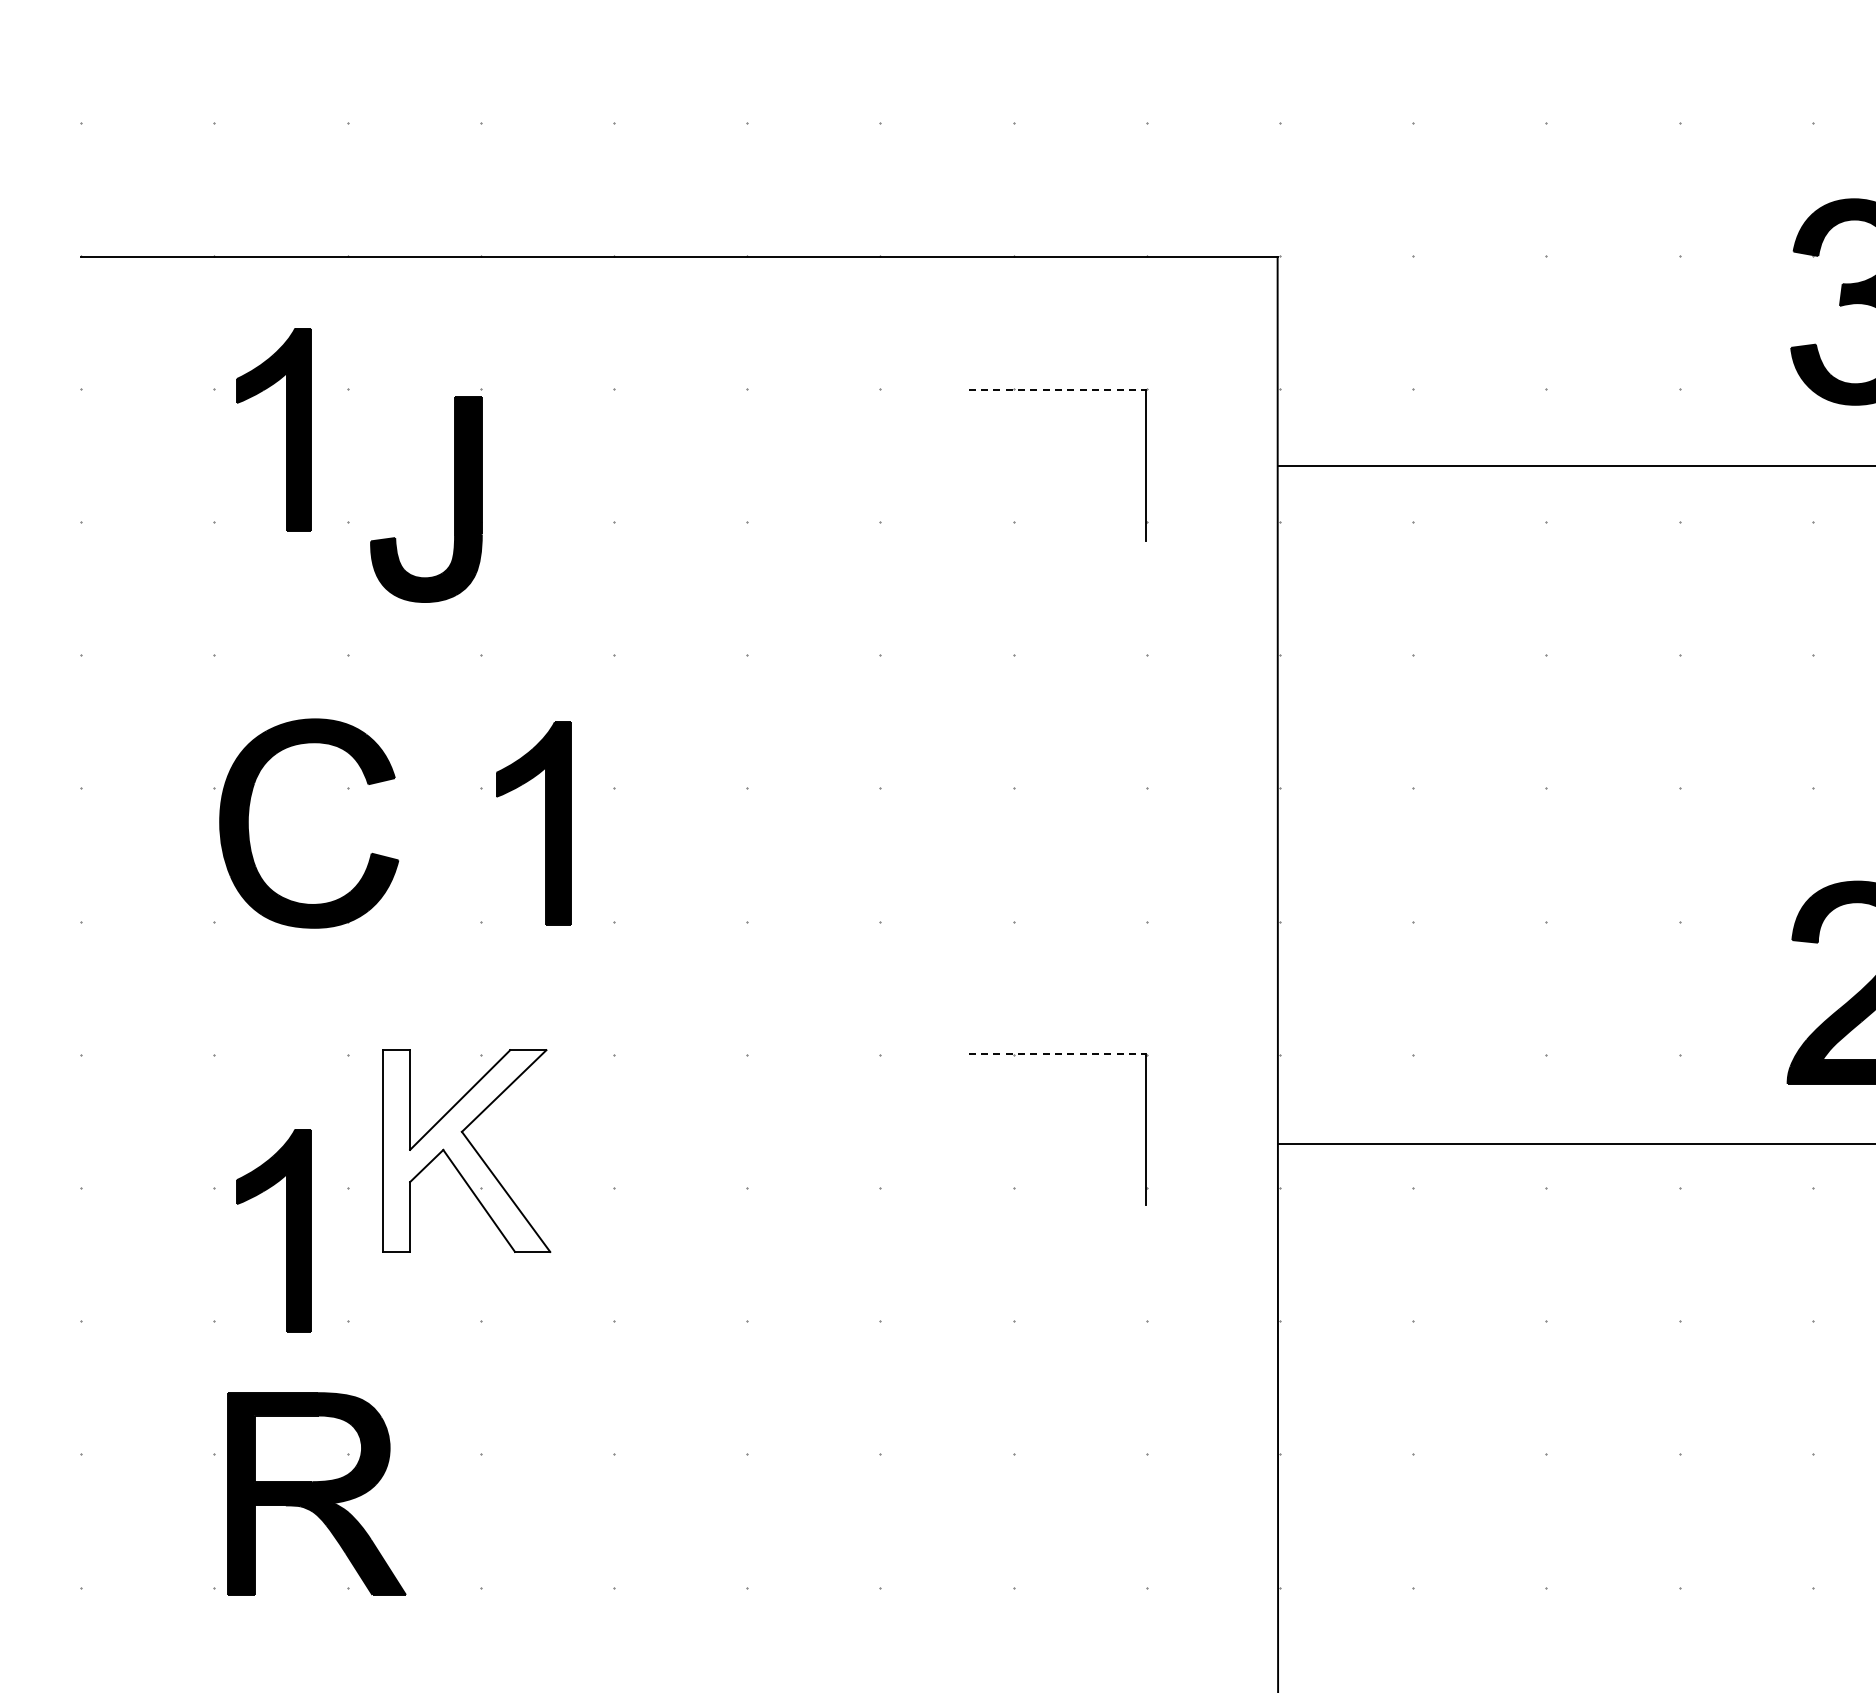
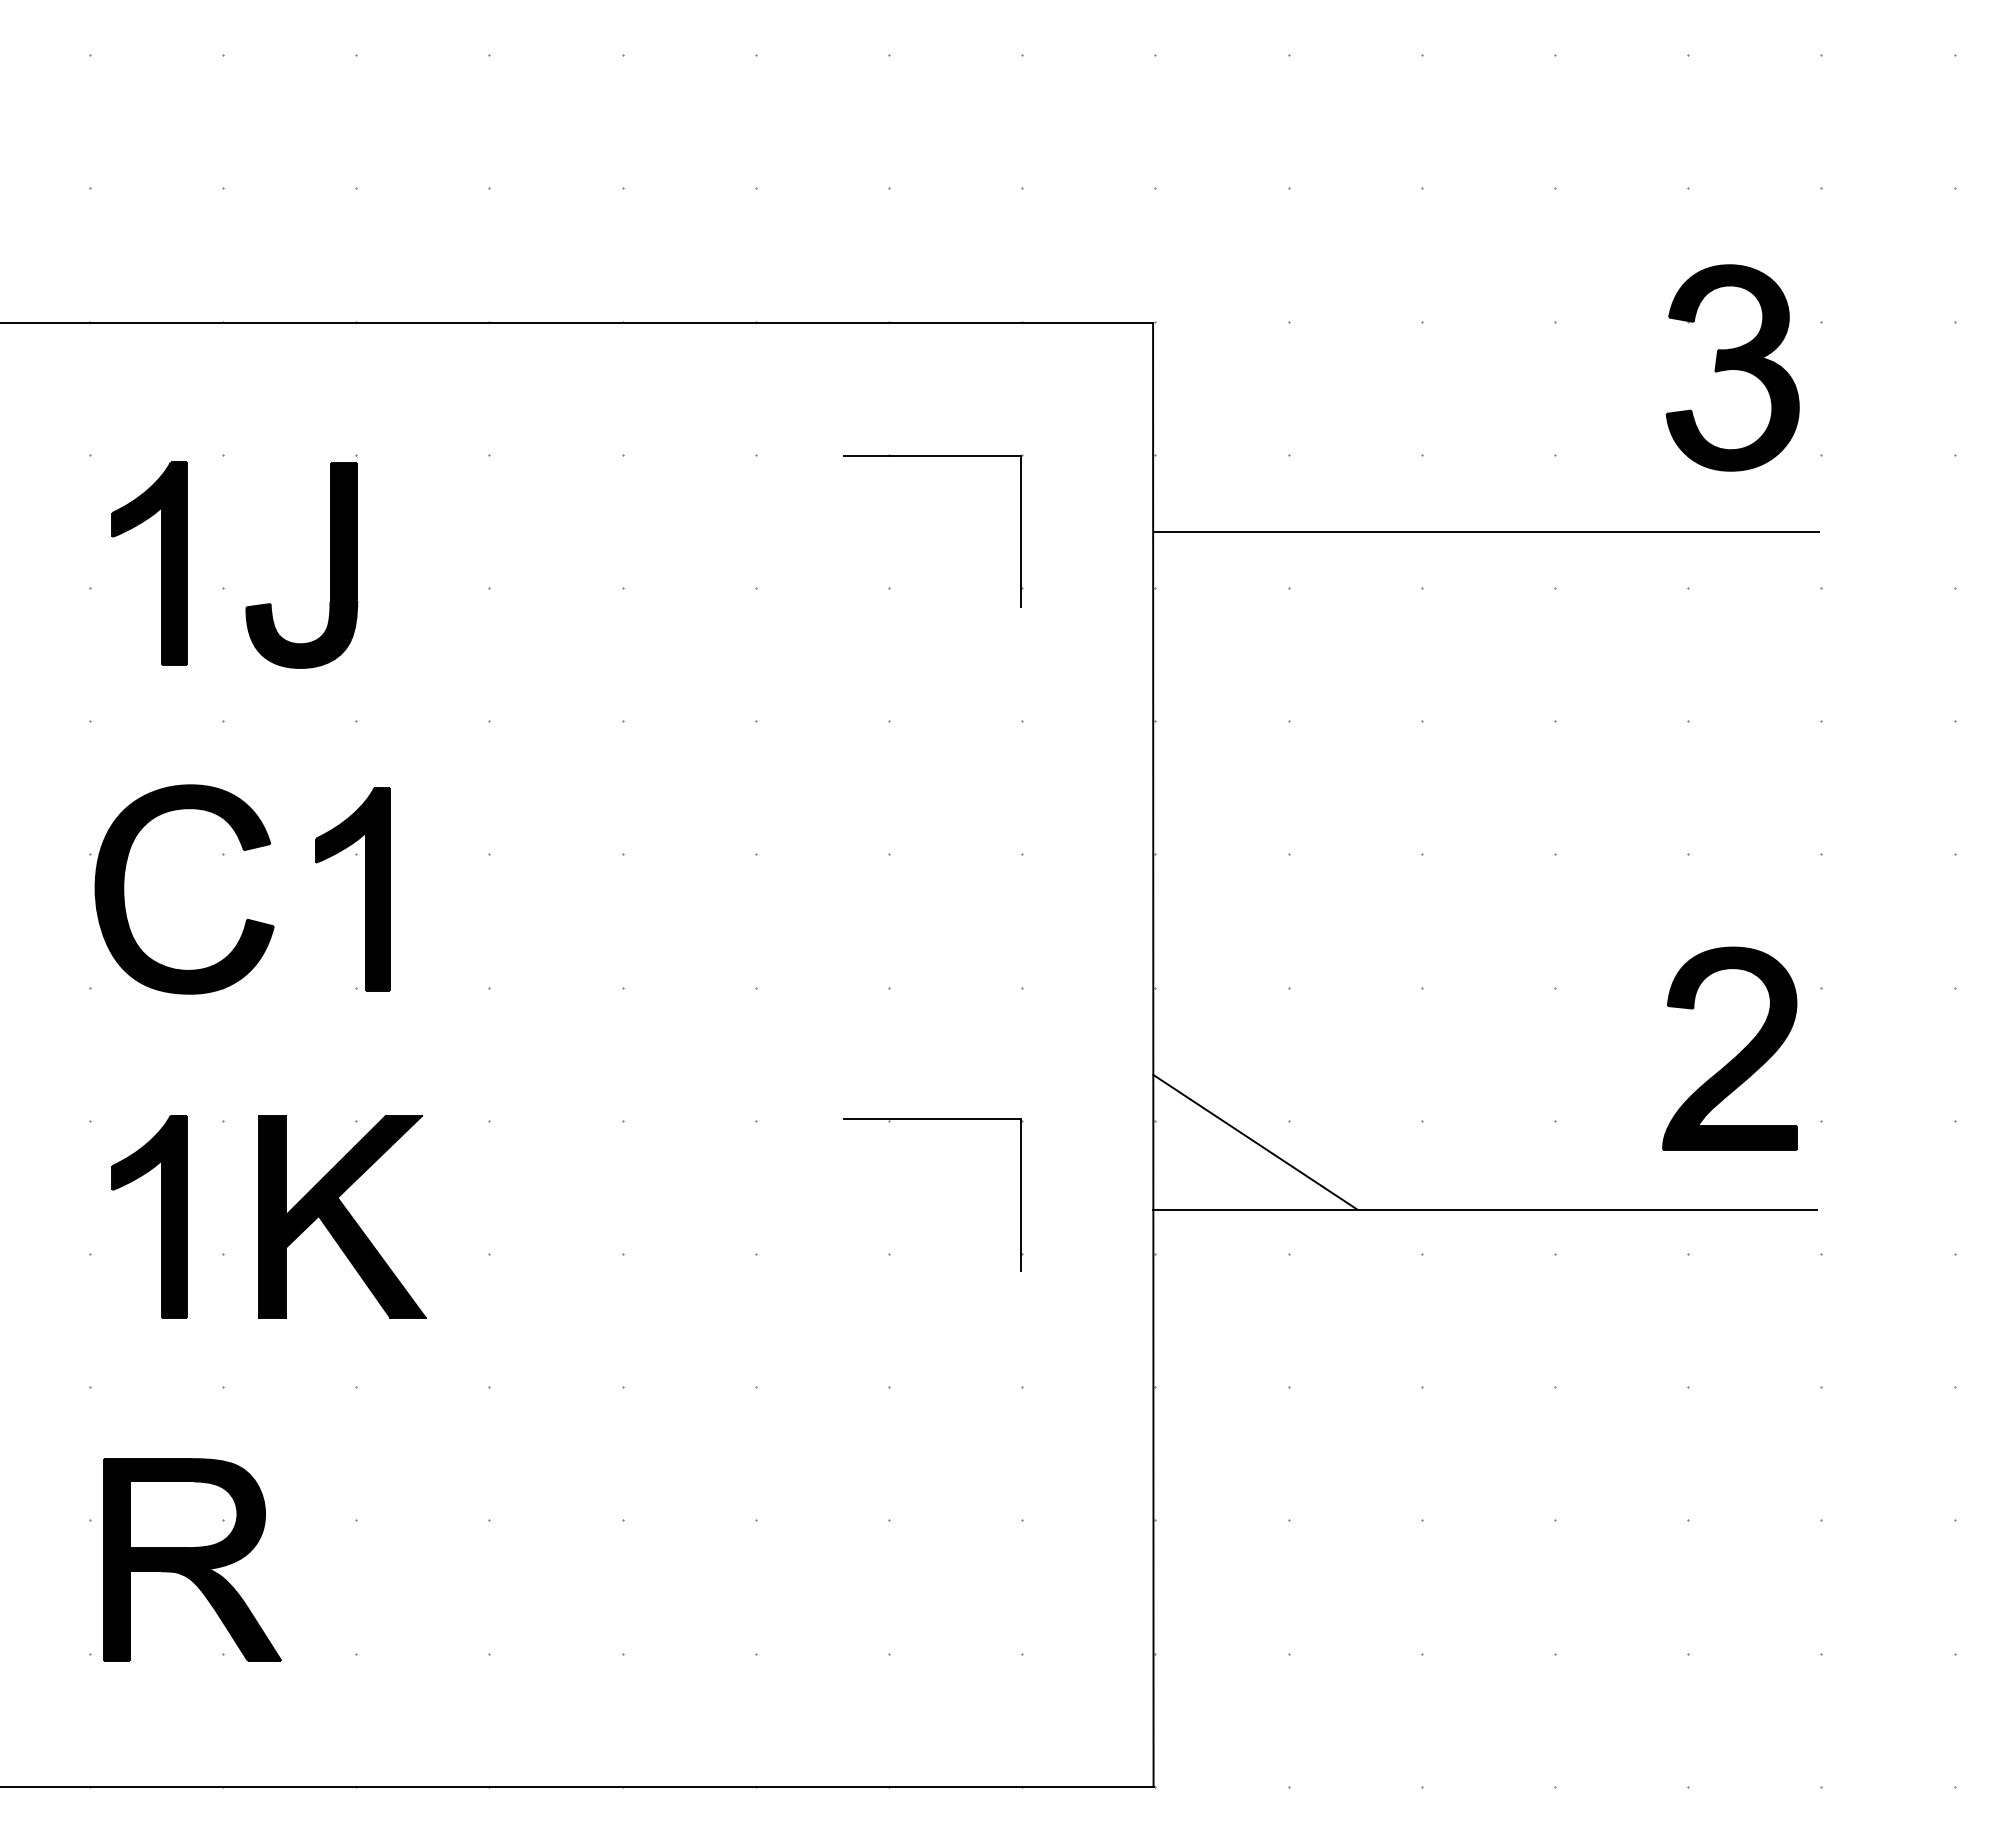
line: (1057, 389) -> (932, 455), dashed -> solid
part: (286, 429) -> (161, 563), moved
part: (546, 823) -> (365, 889), moved
line: (1057, 1053) -> (932, 1119), dashed -> solid
line: (1380, 1075) -> (1255, 1141), added
fill: (466, 1150) -> (341, 1216), added
part: (286, 1230) -> (161, 1216), moved

